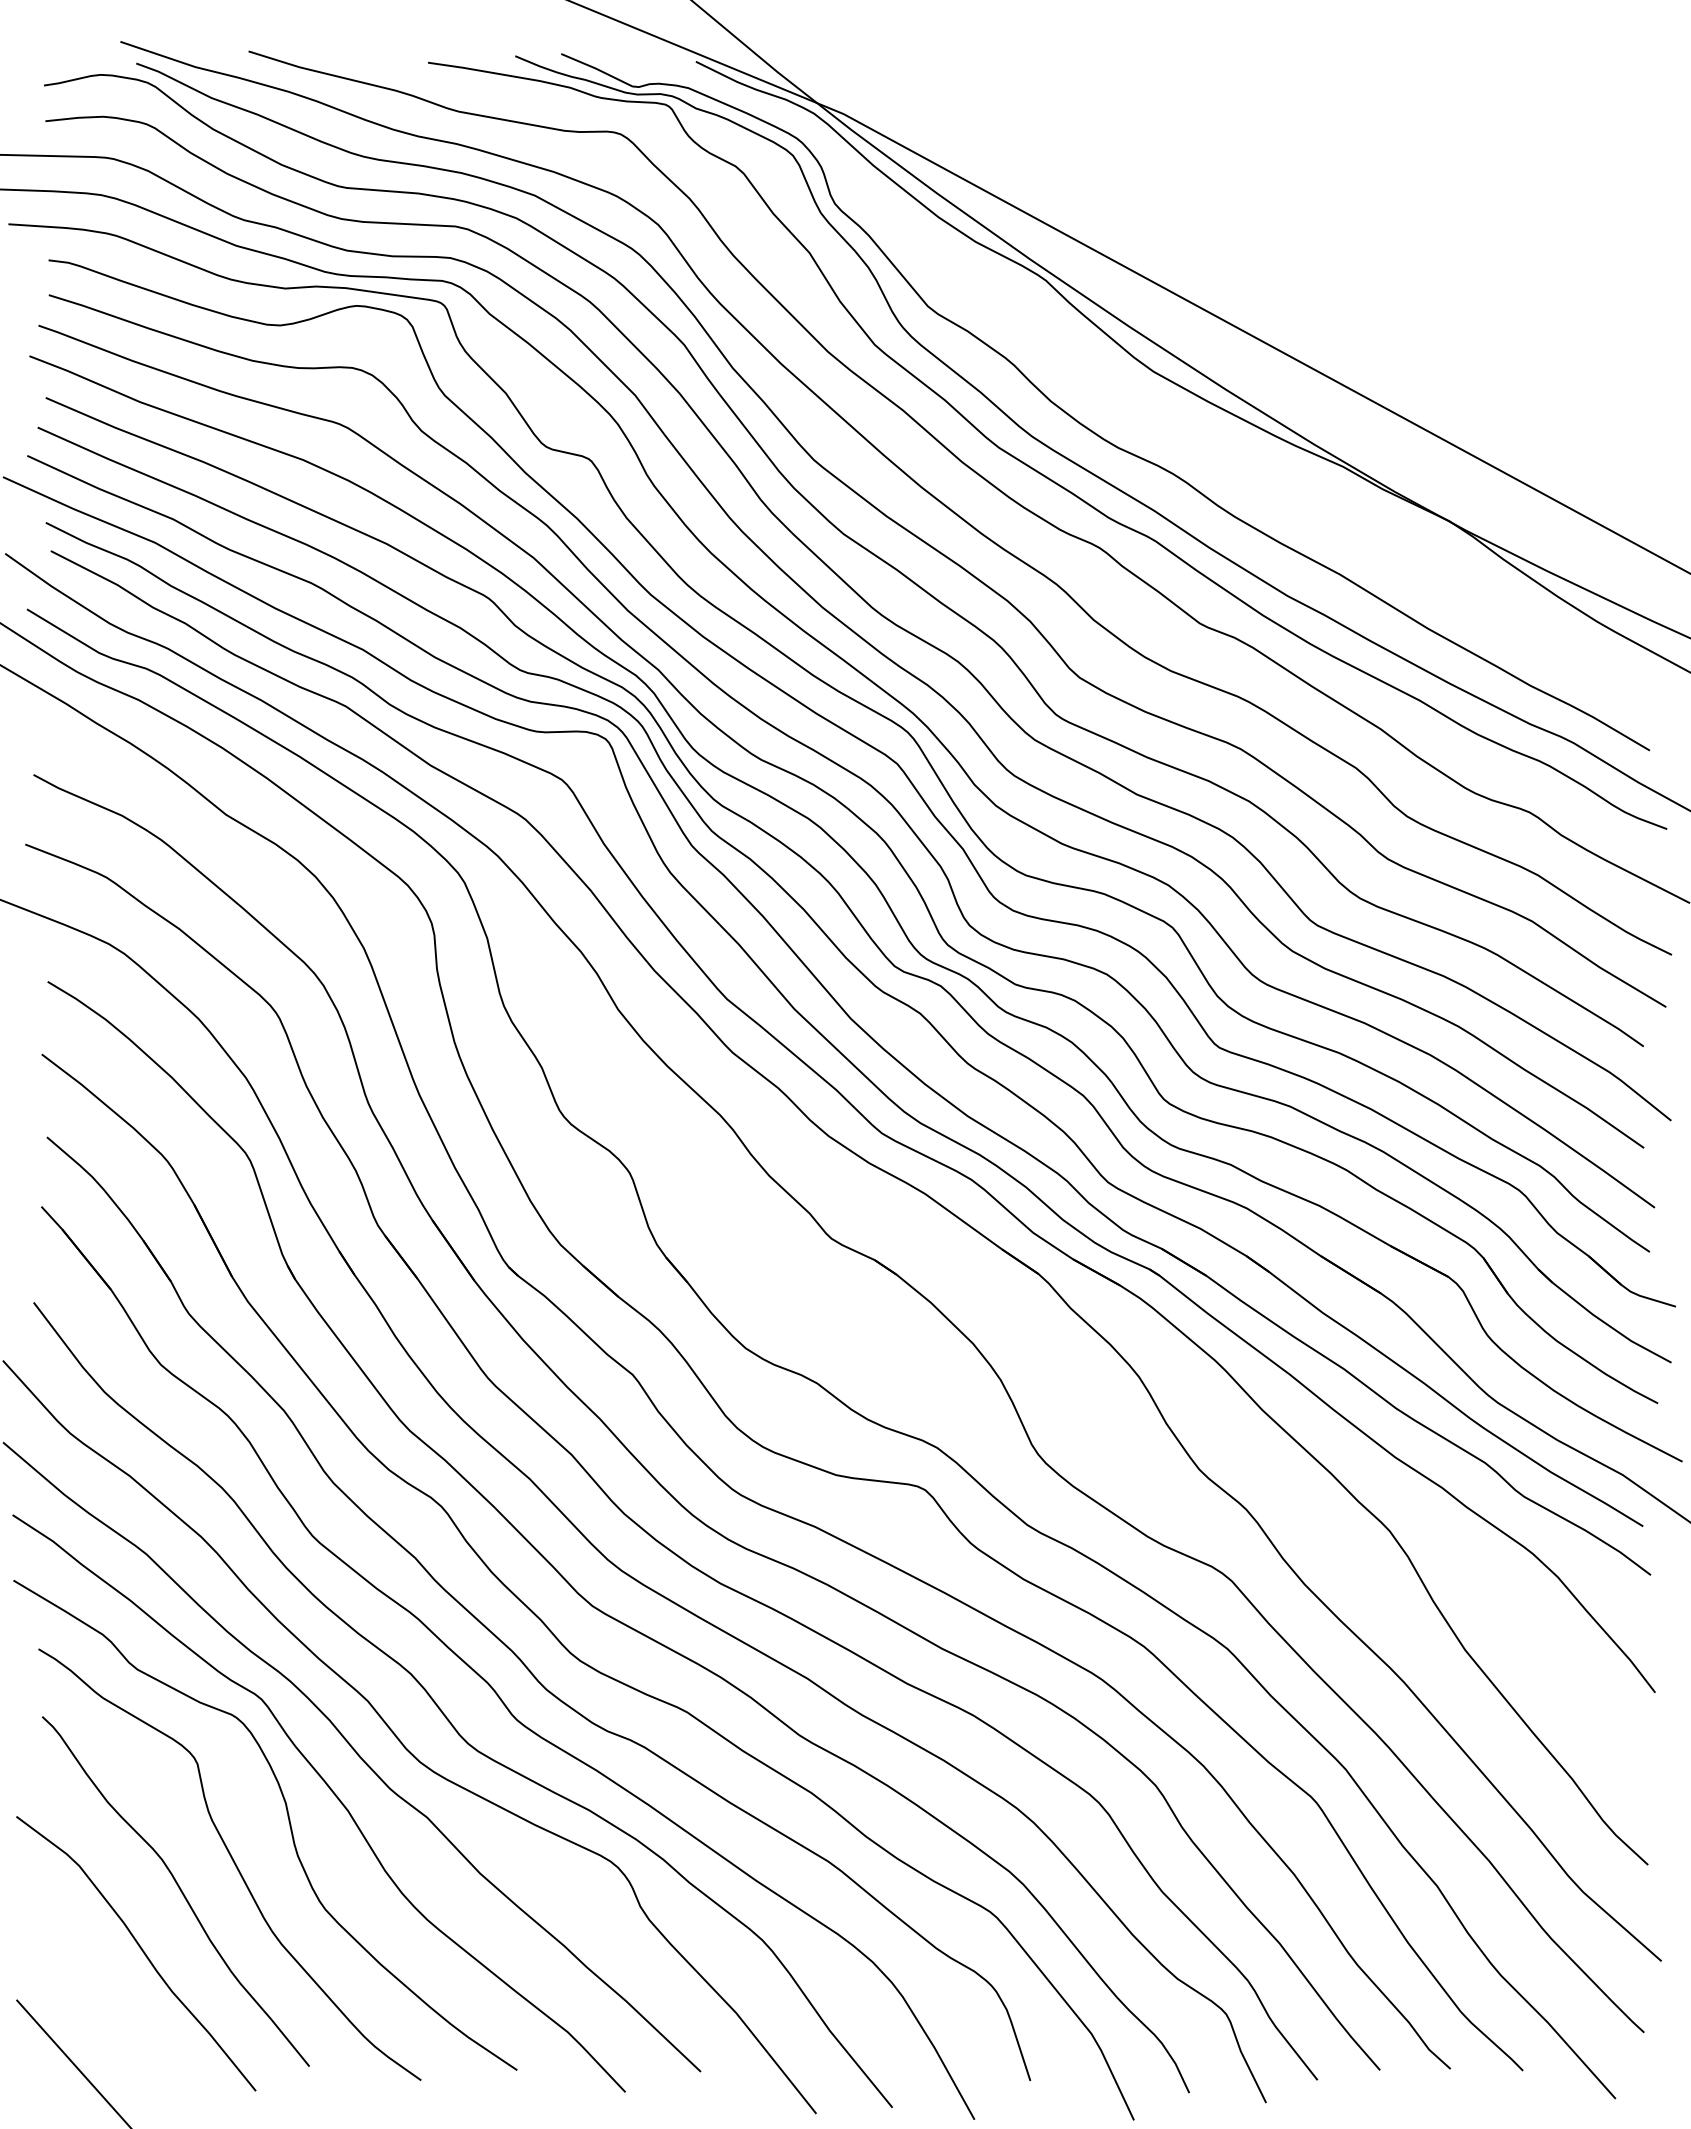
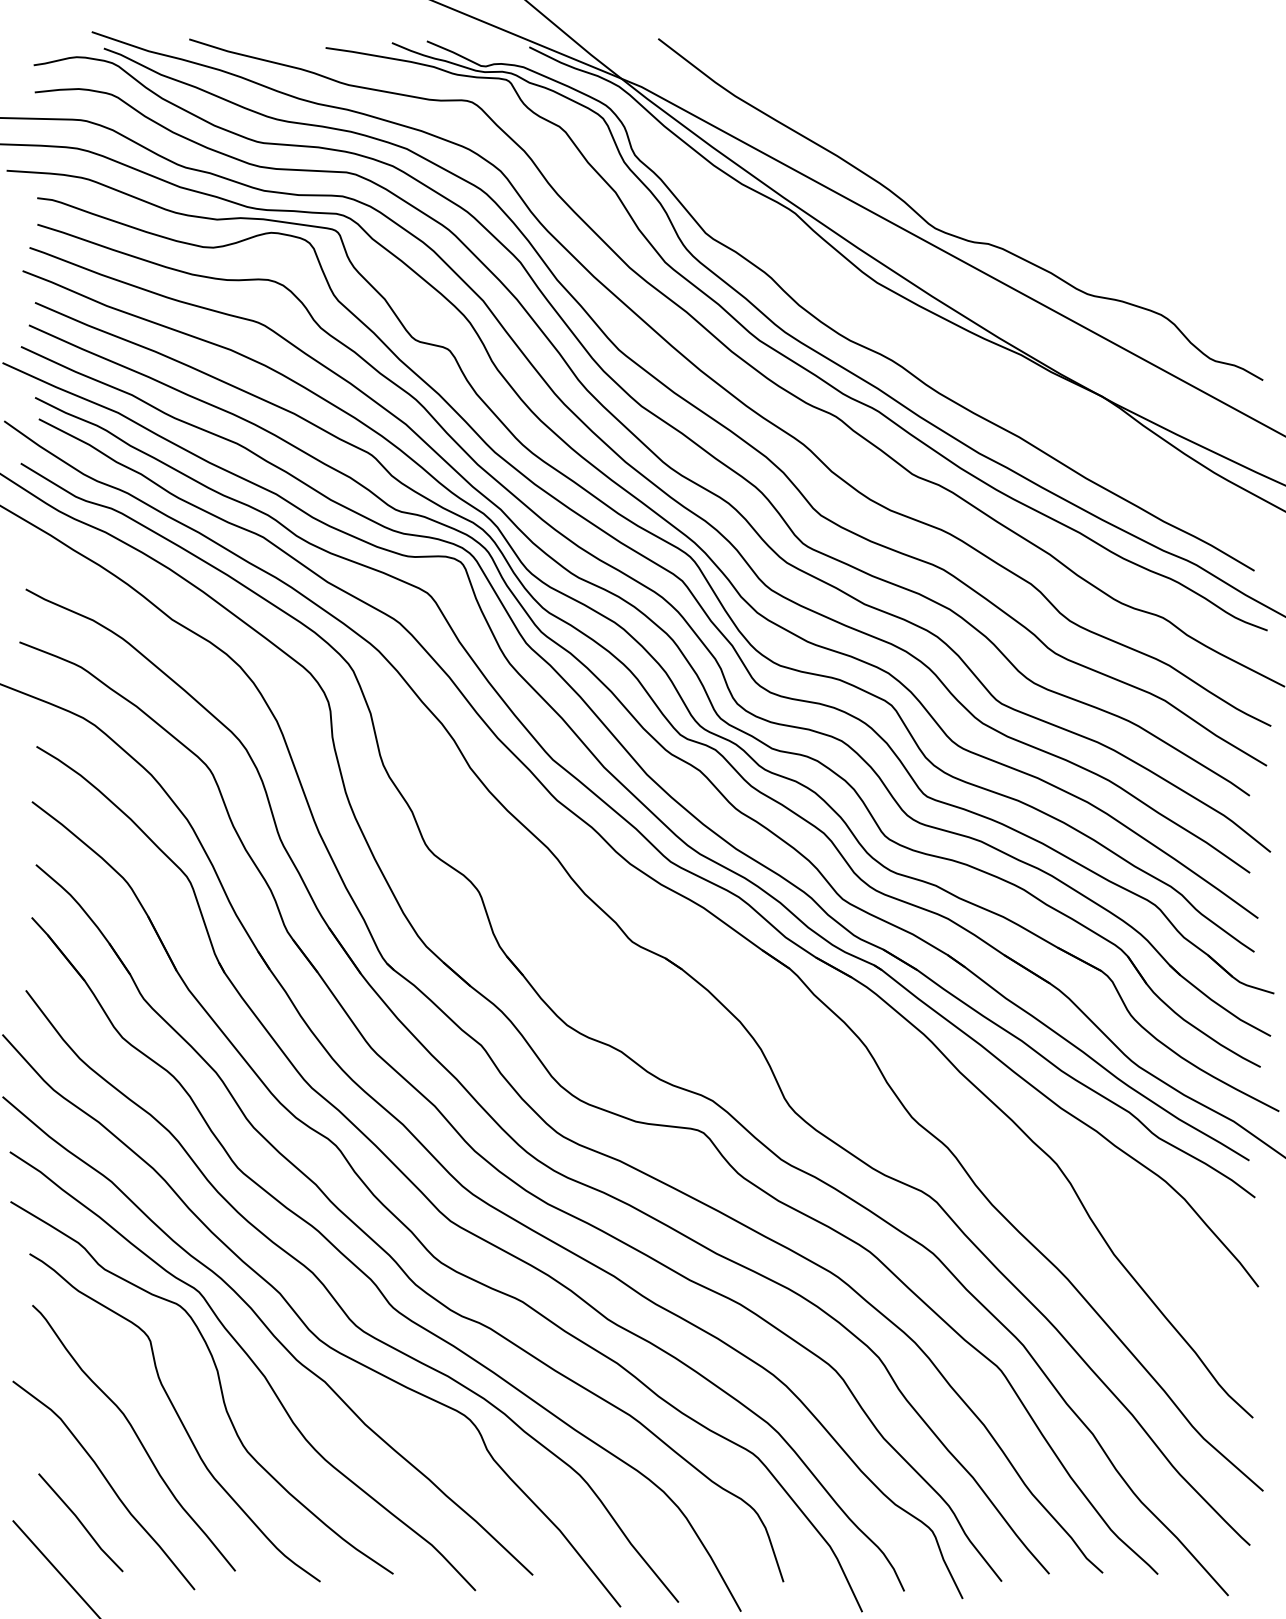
curve: (1251, 307) -> (951, 234), added
line: (106, 2002) -> (81, 1522), added

